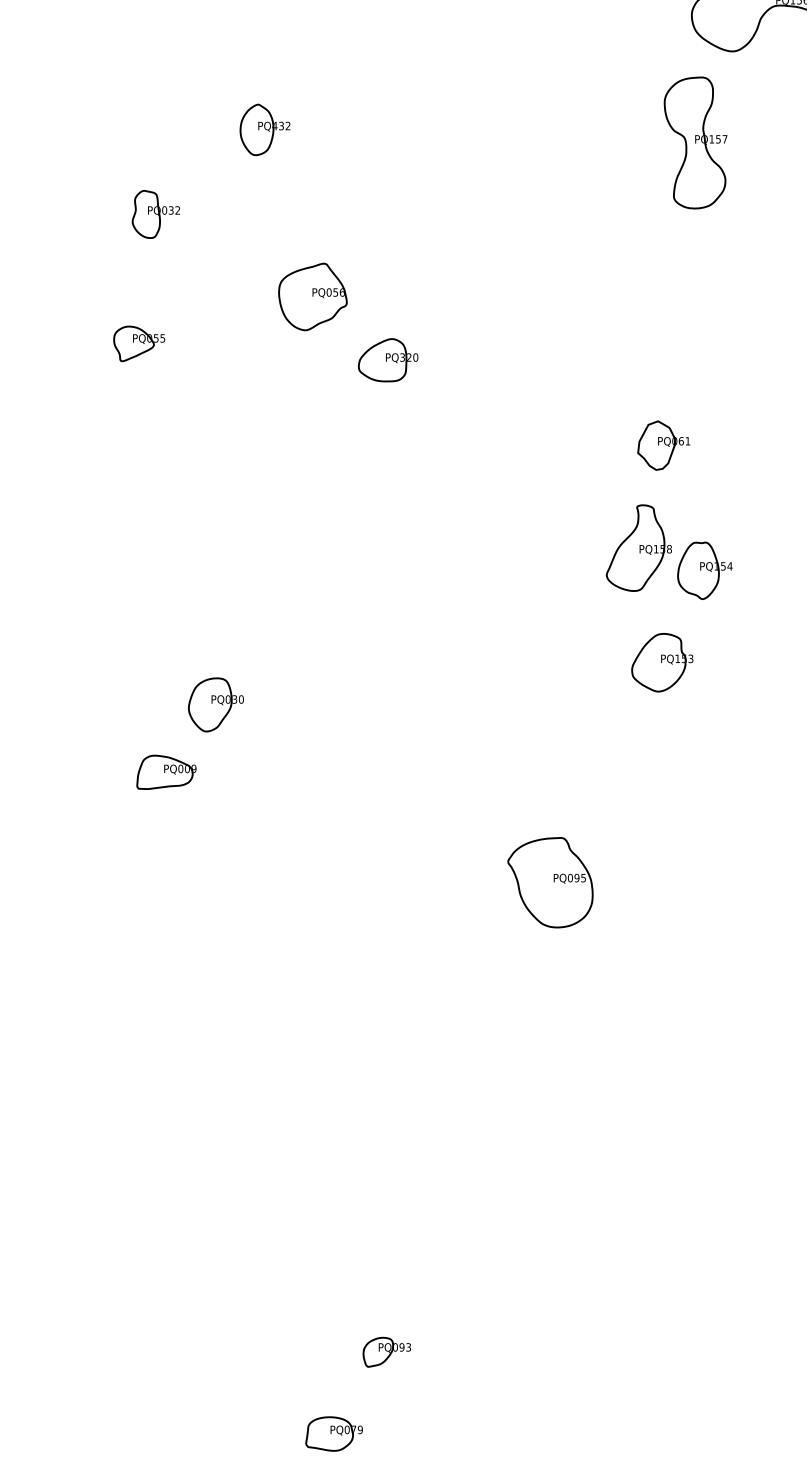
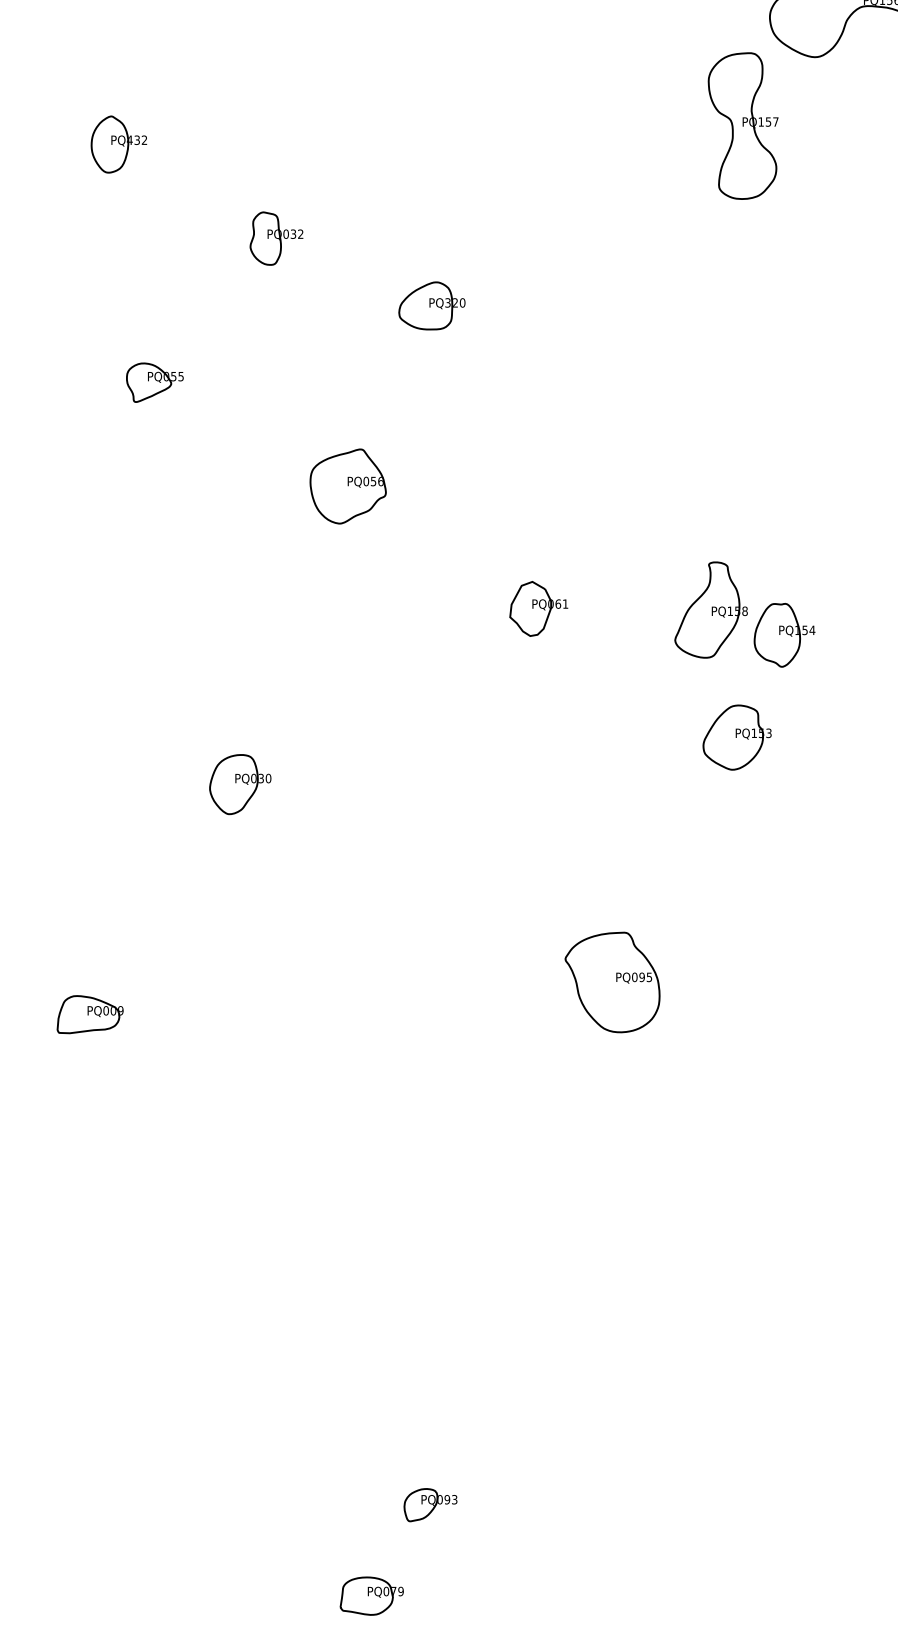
part: (264, 129) -> (118, 144), moved
part: (695, 142) -> (742, 125), moved
part: (155, 214) -> (276, 238), moved
part: (312, 296) -> (347, 486), moved
part: (387, 359) -> (431, 305), moved
part: (663, 445) -> (538, 608), moved
part: (165, 772) -> (89, 1014), moved

